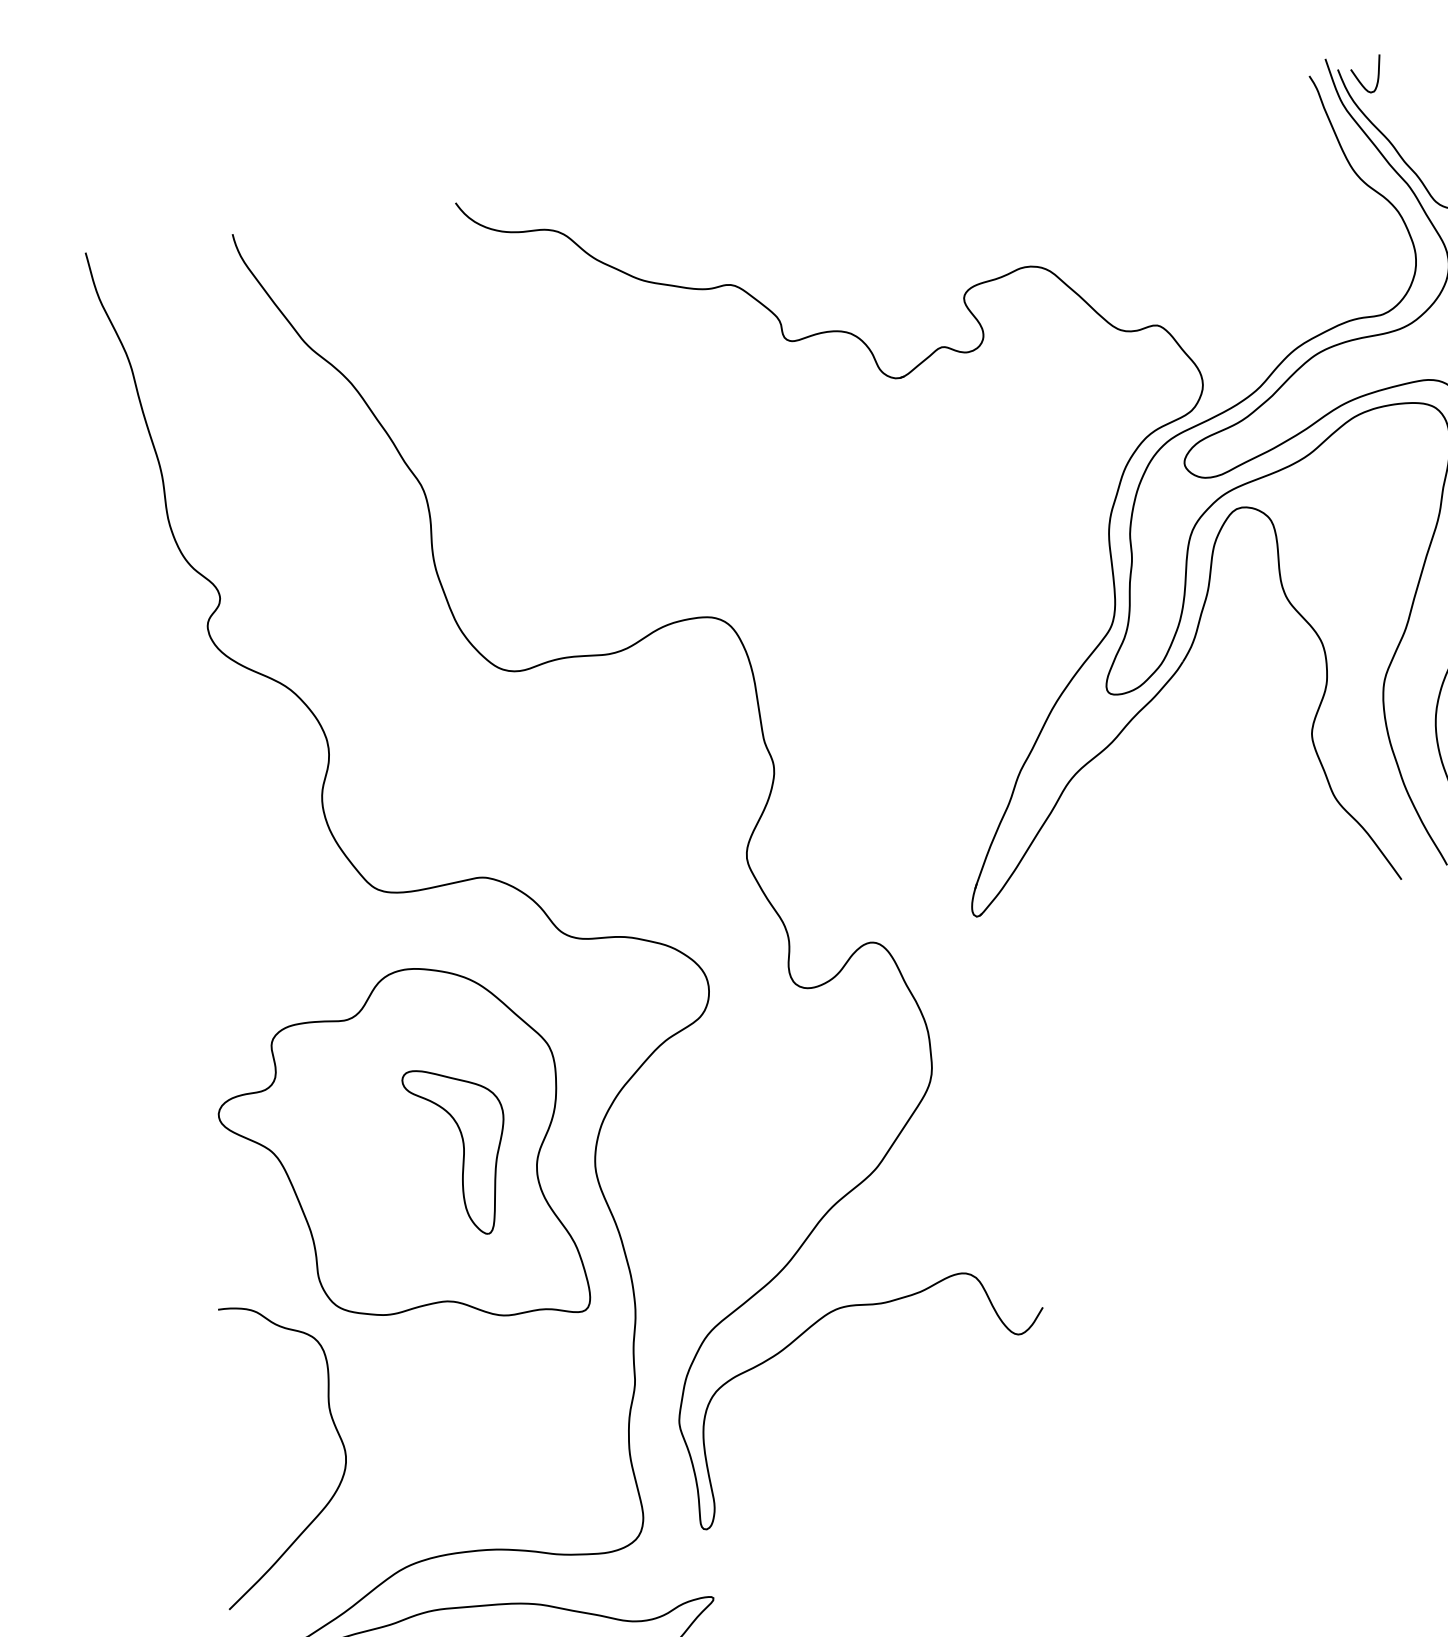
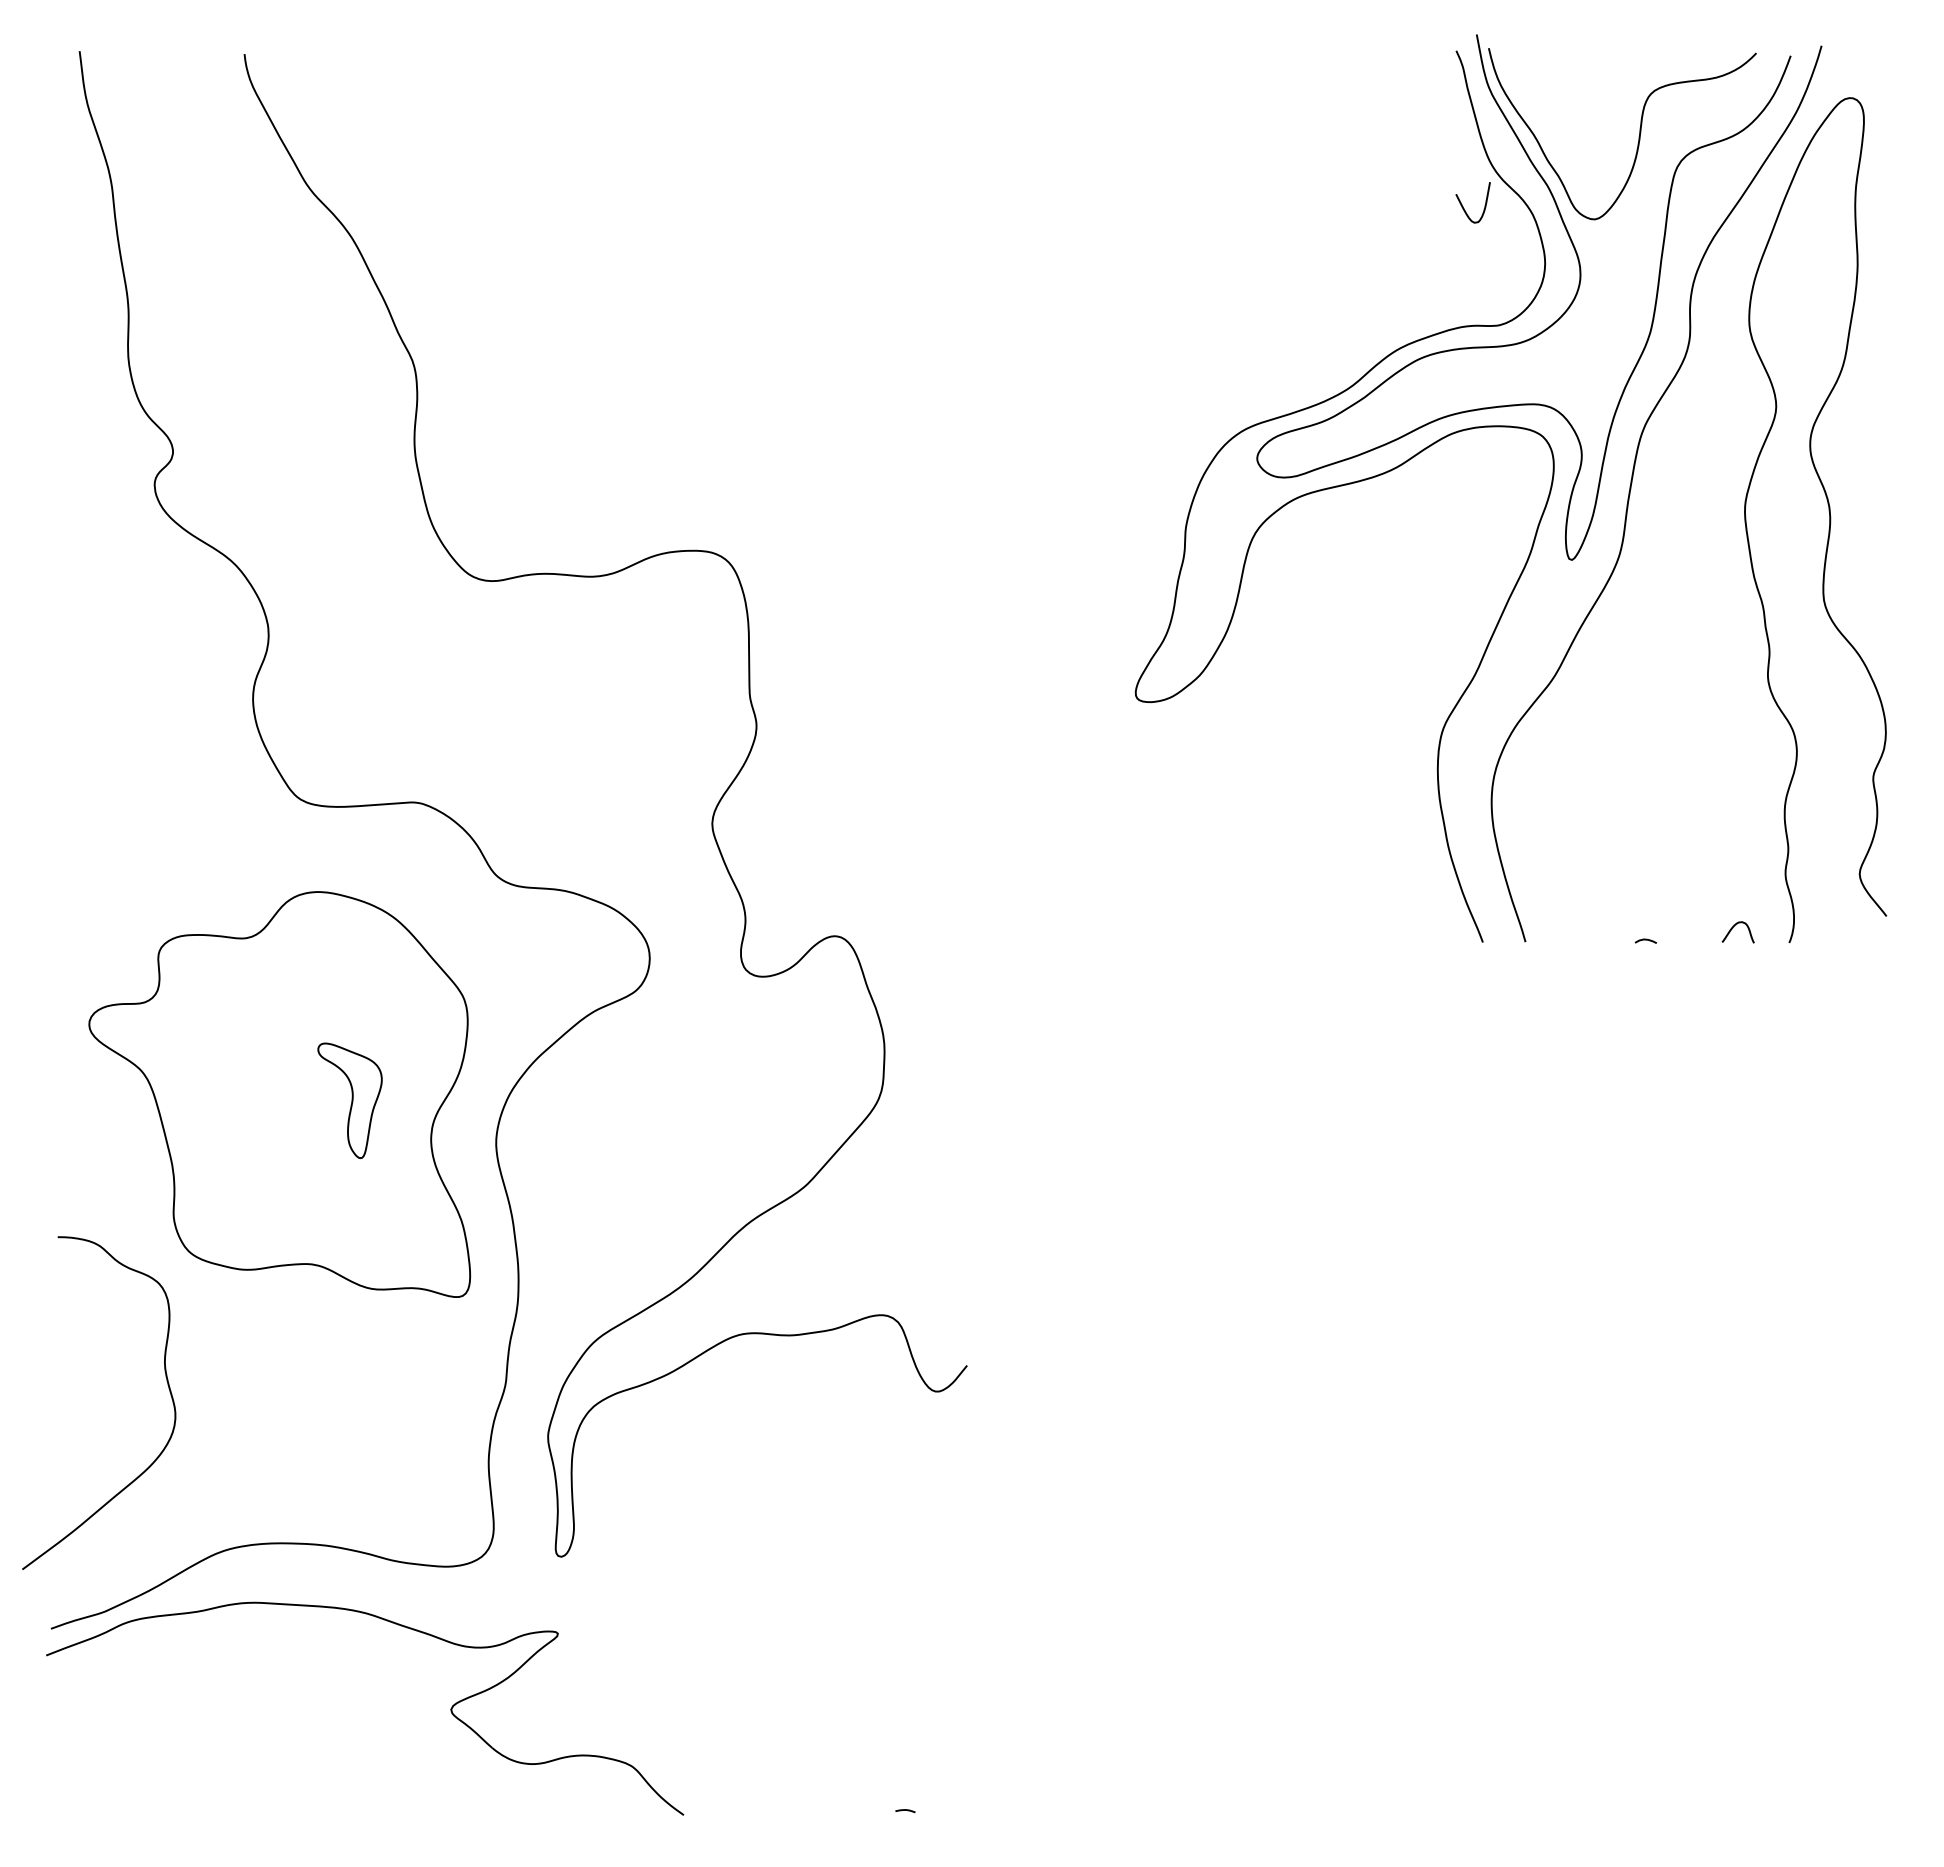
curve: (1358, 79) -> (1463, 206), moved
part: (902, 378) -> (959, 319), removed
part: (459, 1150) -> (349, 1100), size x0.6

